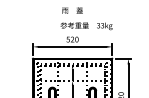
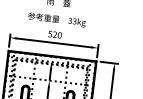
text: (86, 26) -> (56, 20), moved

